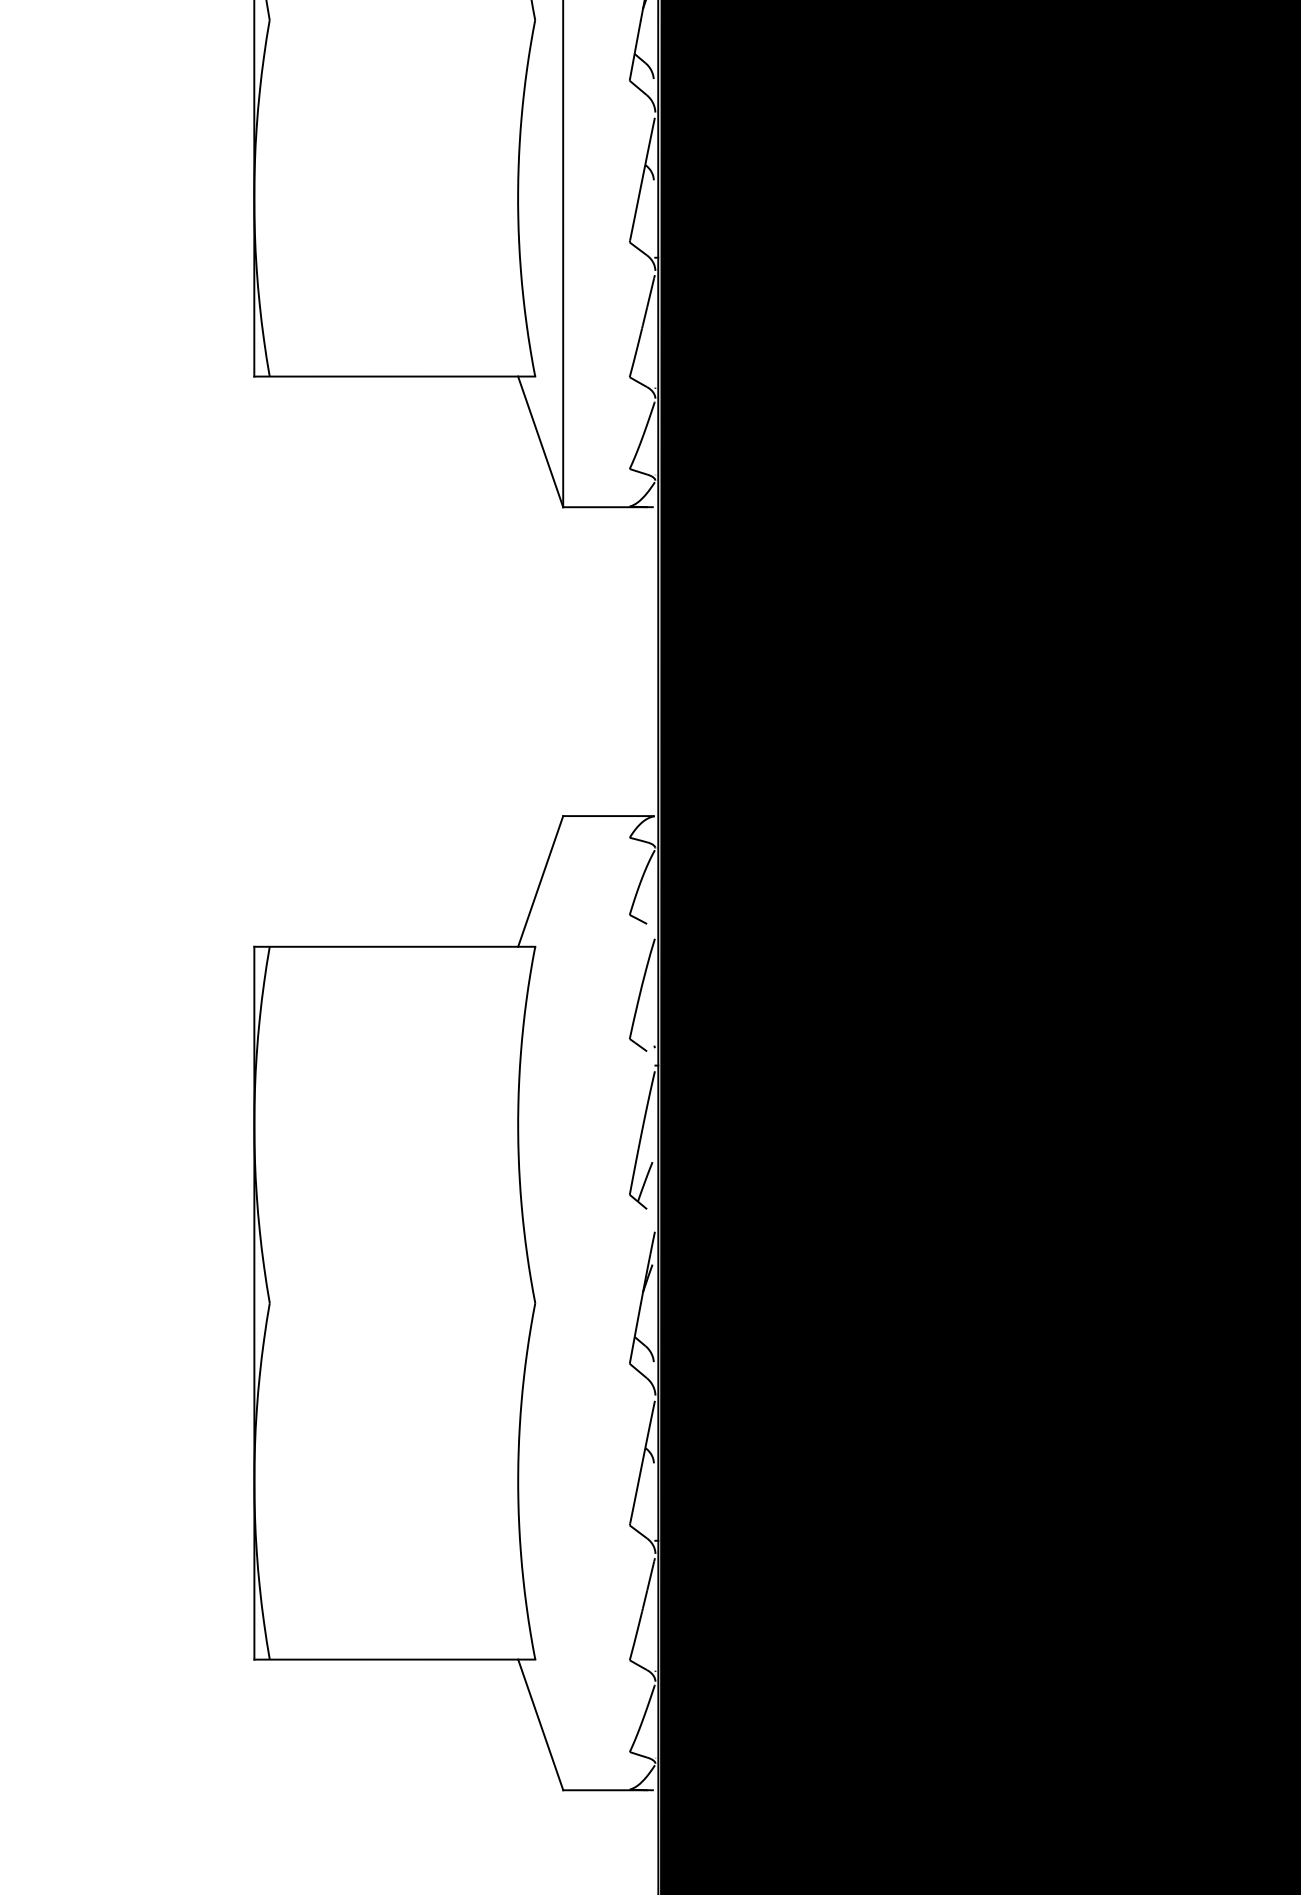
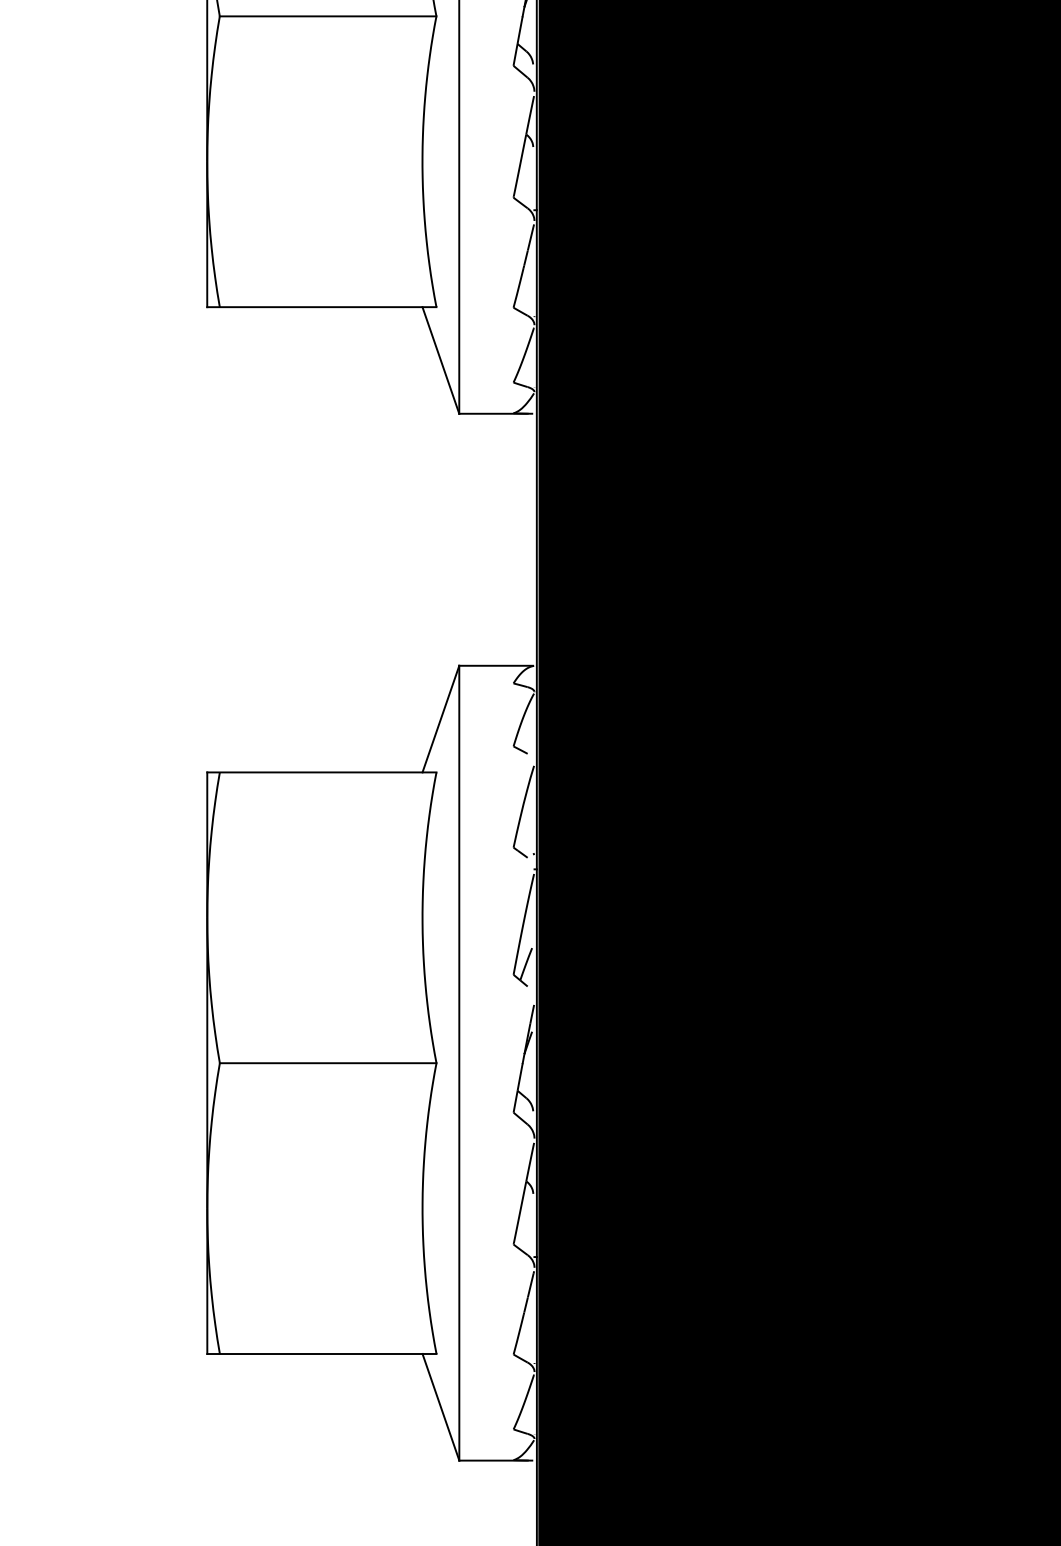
line: (402, 20) -> (328, 16), added
line: (402, 1303) -> (328, 1063), added
line: (563, 1303) -> (459, 1063), added

